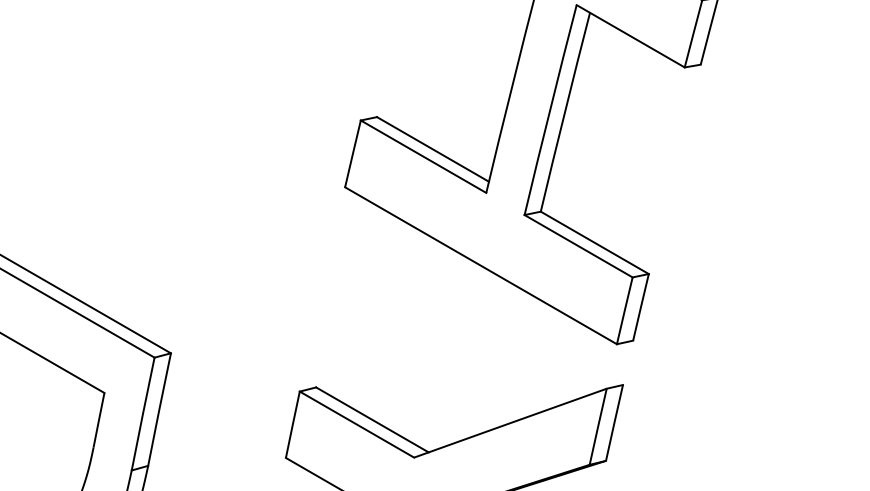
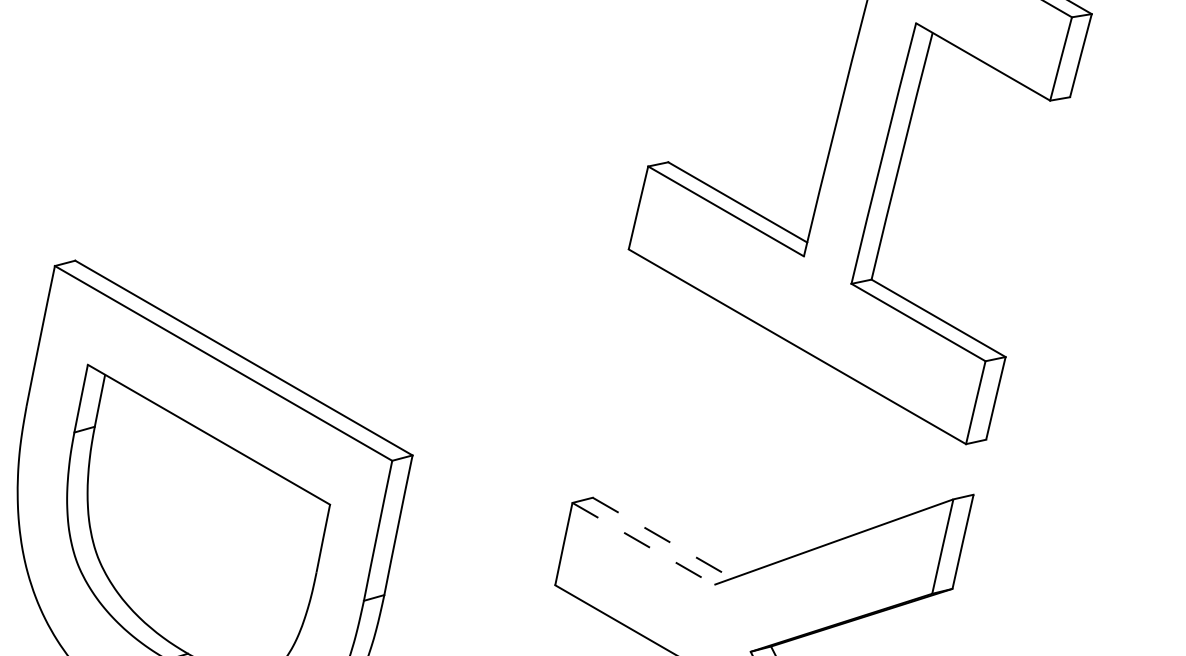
line: (372, 420) -> (662, 538), solid -> dashed
line: (357, 424) -> (643, 543), solid -> dashed

